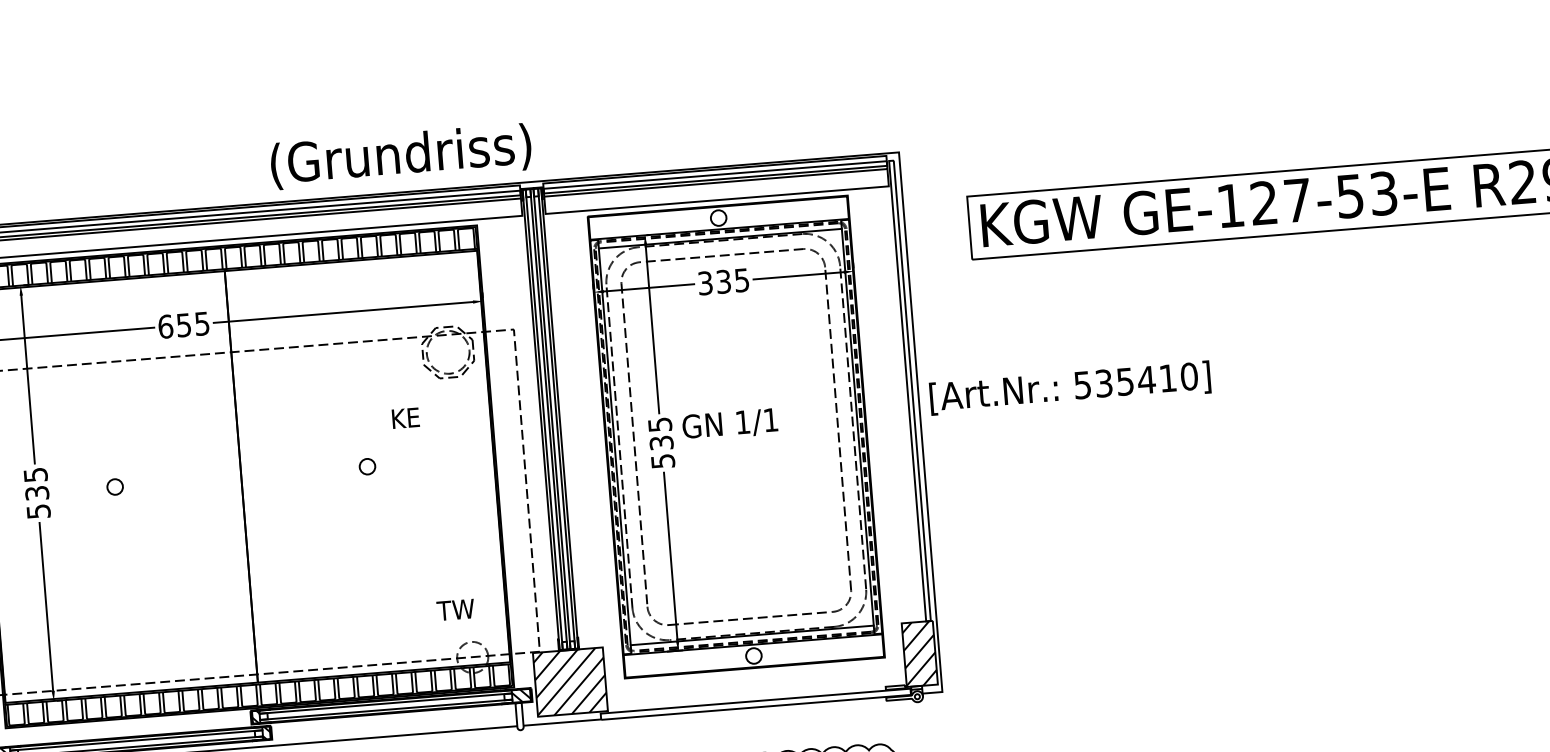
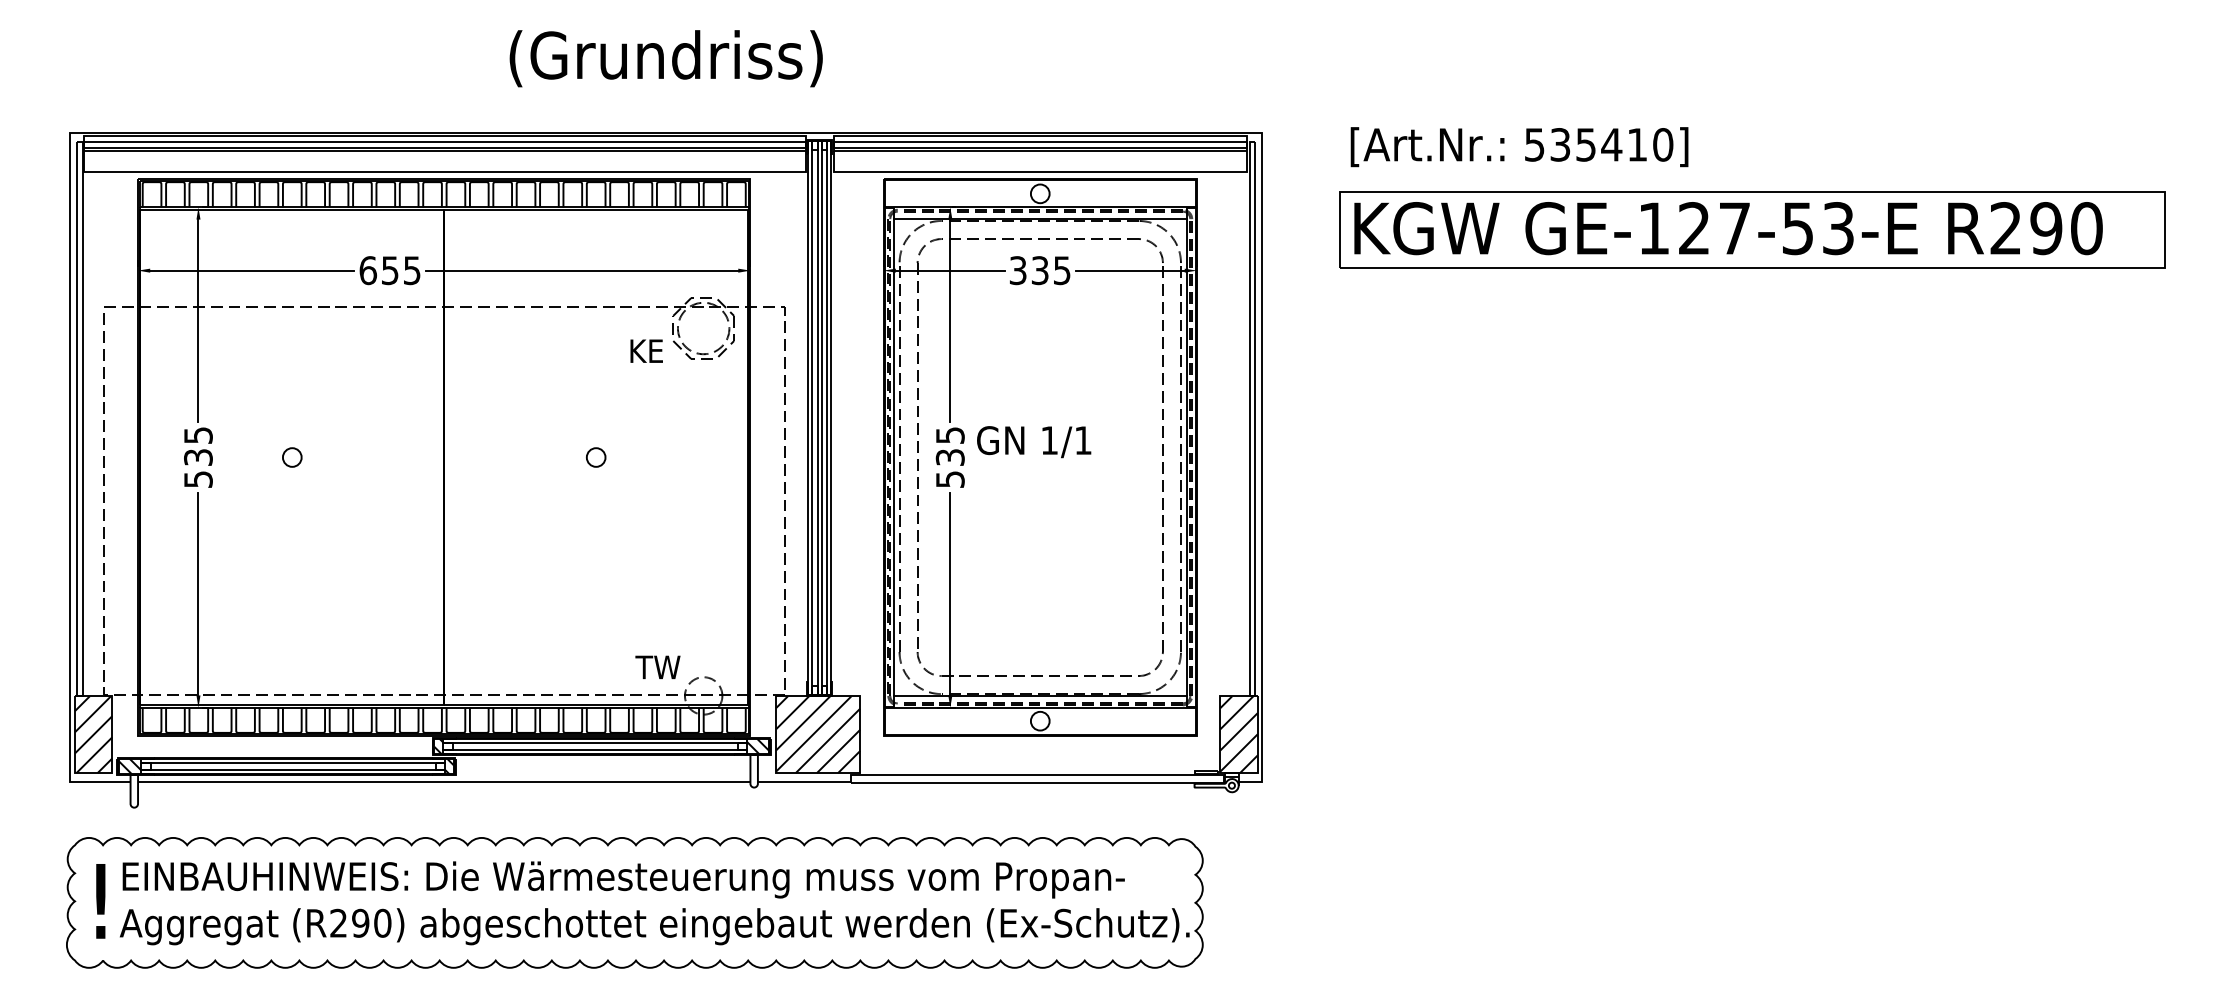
text: (400, 156) -> (665, 58), moved
text: (1070, 388) -> (1519, 147), moved
text: (405, 417) -> (646, 350), moved
text: (455, 609) -> (657, 666), moved

